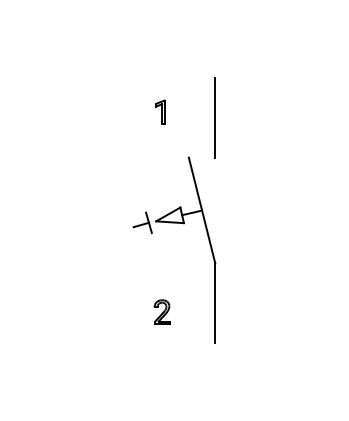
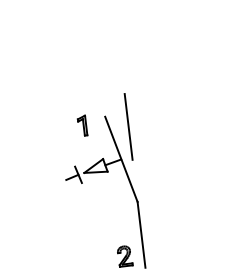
part: (160, 111) -> (82, 125), moved
line: (214, 117) -> (127, 126), moved
part: (161, 311) -> (124, 255), moved

